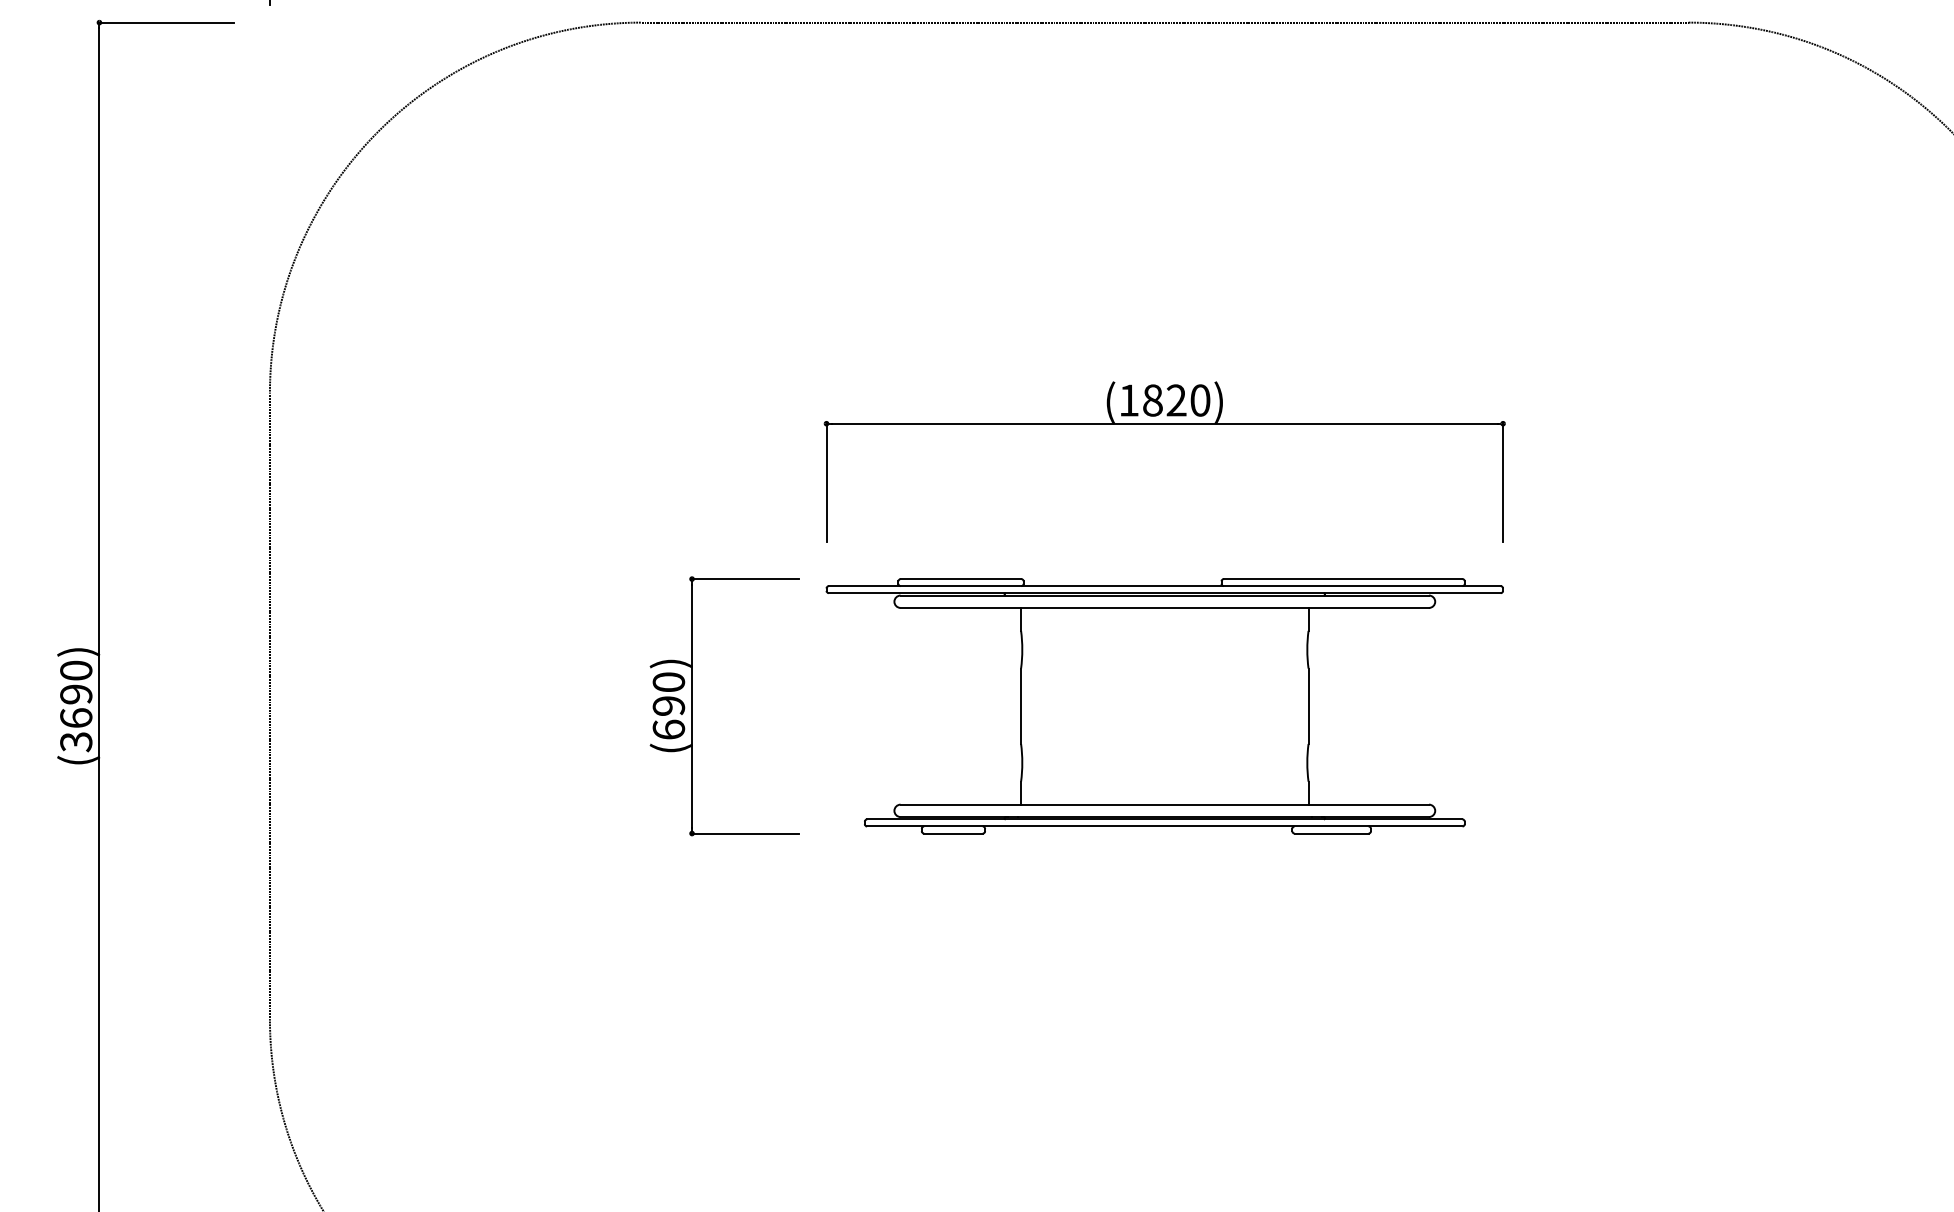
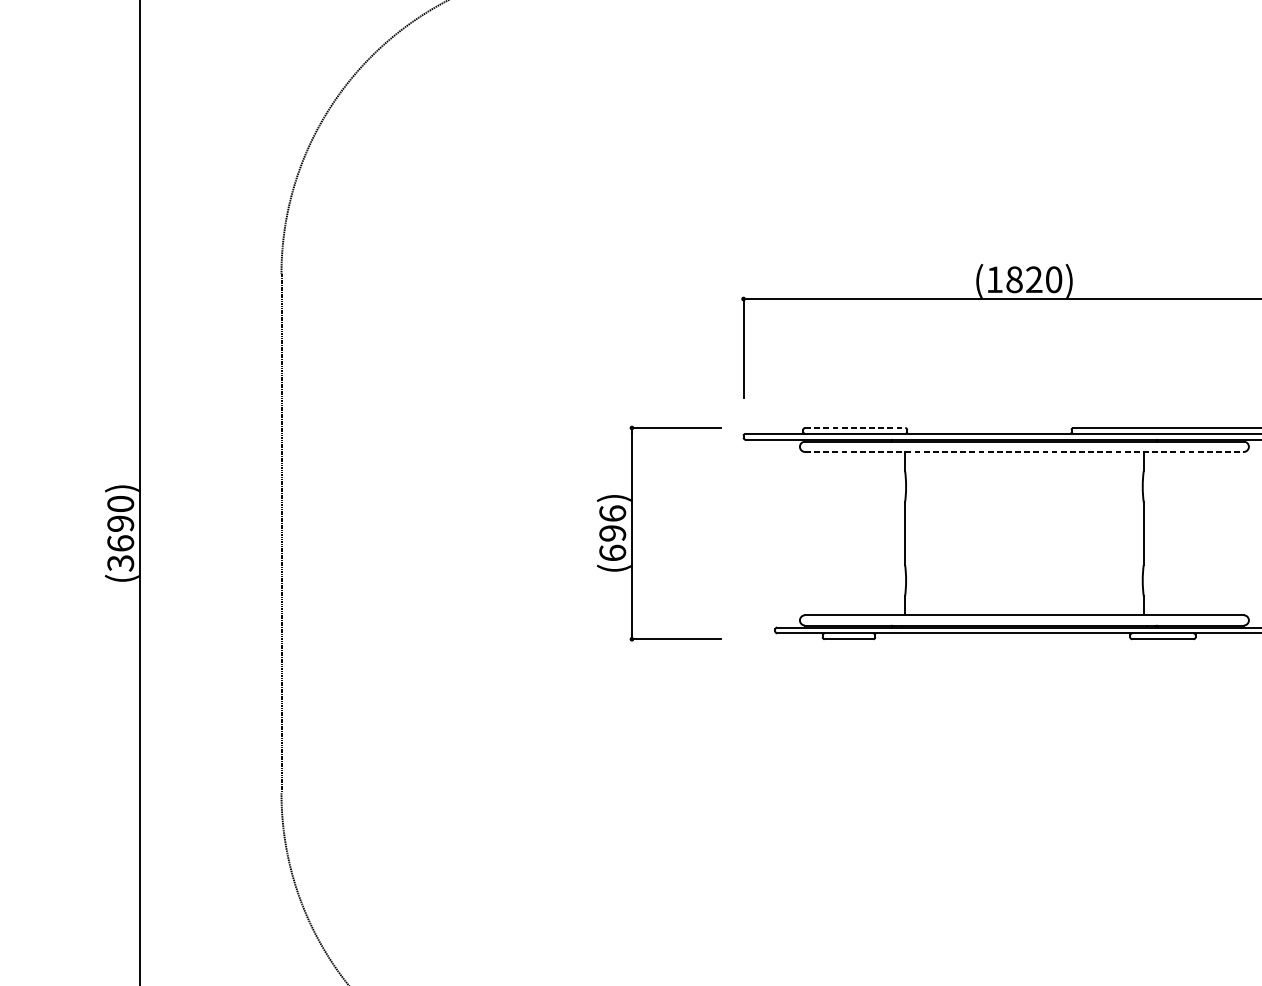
line: (961, 579) -> (855, 428), solid -> dashed
line: (1165, 607) -> (1024, 451), solid -> dashed
text: (668, 681) -> (612, 513), (690) -> (696)

